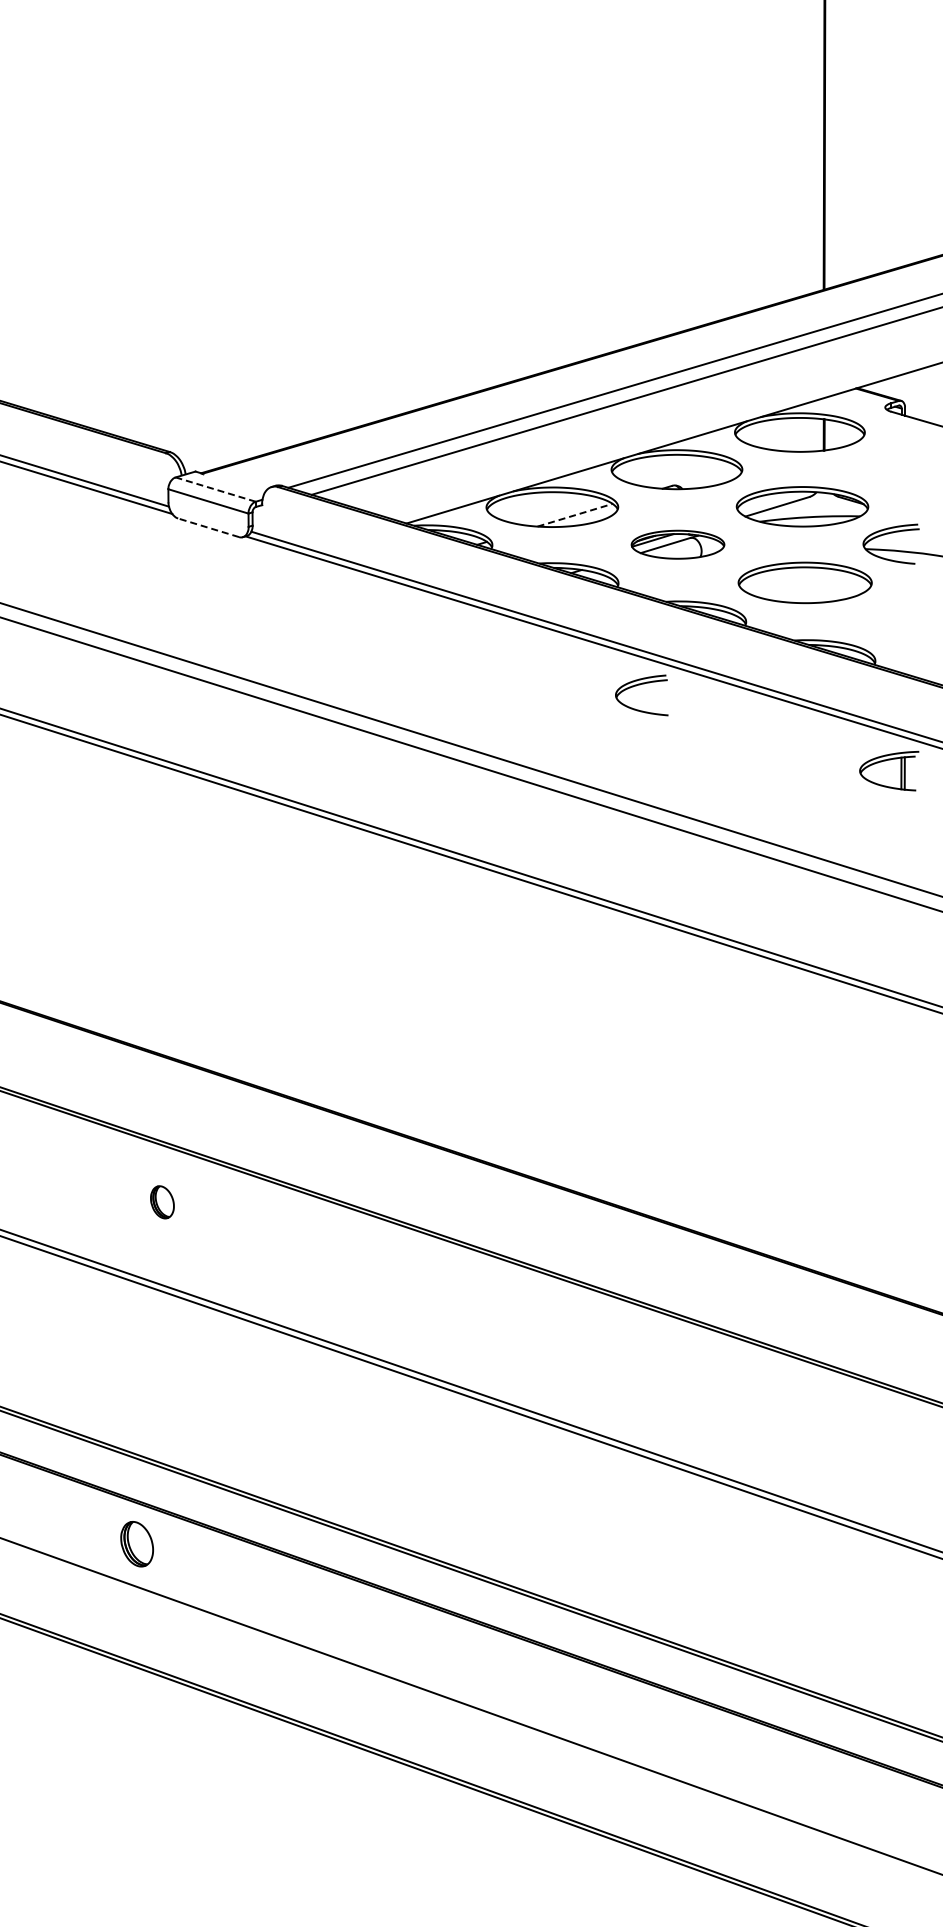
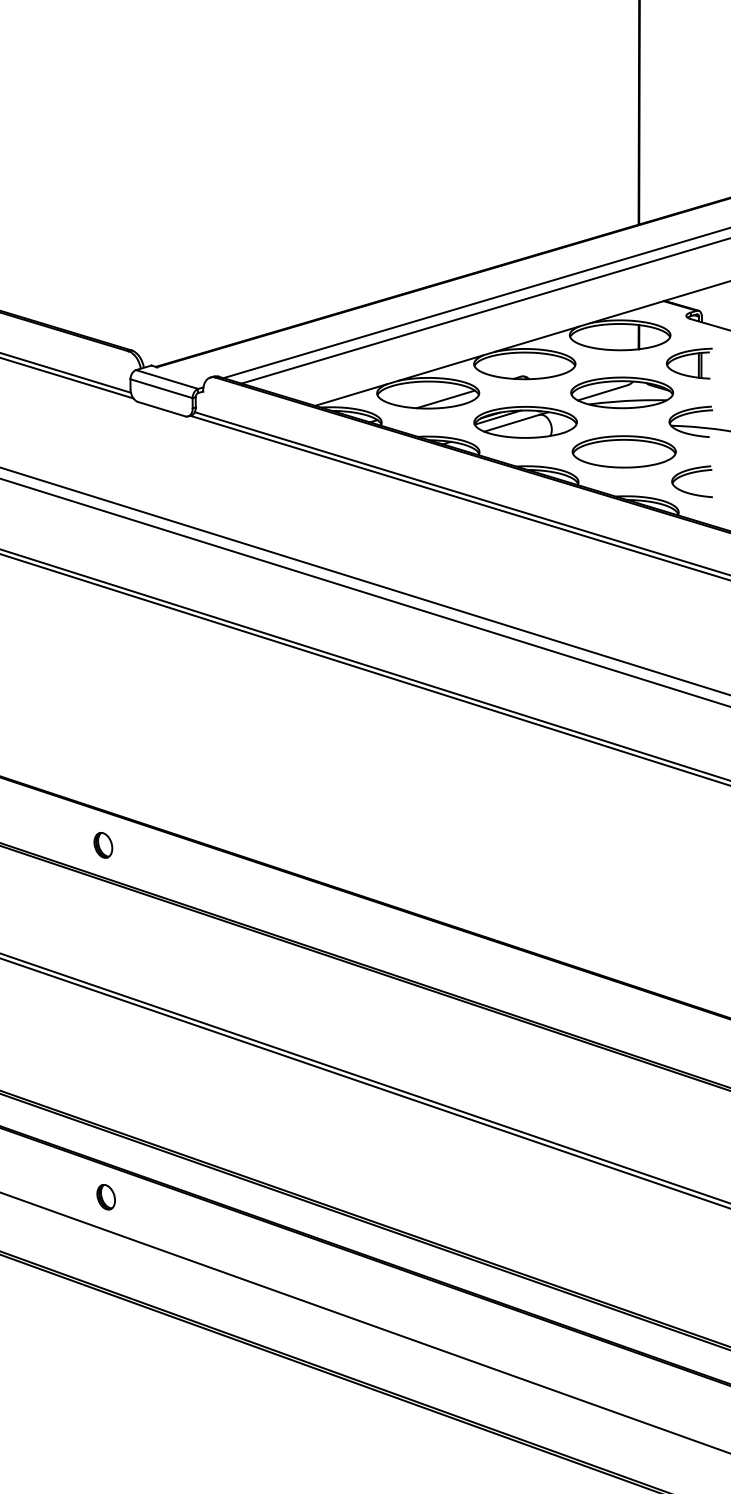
line: (215, 489) -> (166, 379), dashed -> solid
line: (575, 515) -> (446, 399), dashed -> solid
line: (208, 527) -> (161, 408), dashed -> solid
part: (677, 544) -> (525, 422), size x1.43
part: (640, 685) -> (691, 474), moved
part: (889, 770) -> (689, 363), moved
part: (162, 1202) -> (103, 845), moved
part: (136, 1543) -> (105, 1196), size x0.71

